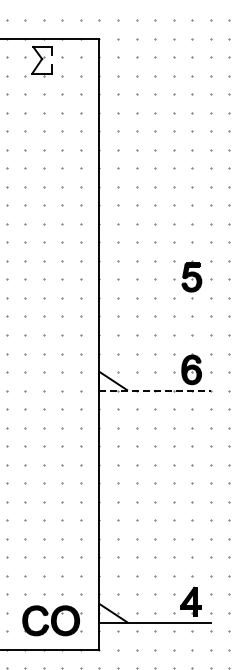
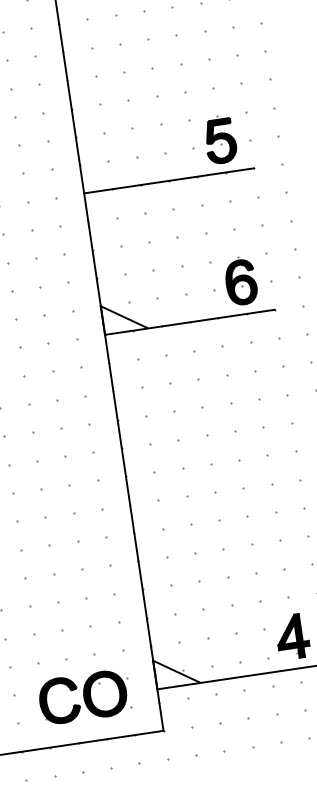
line: (154, 297) -> (168, 180), added
line: (155, 390) -> (190, 322), dashed -> solid

